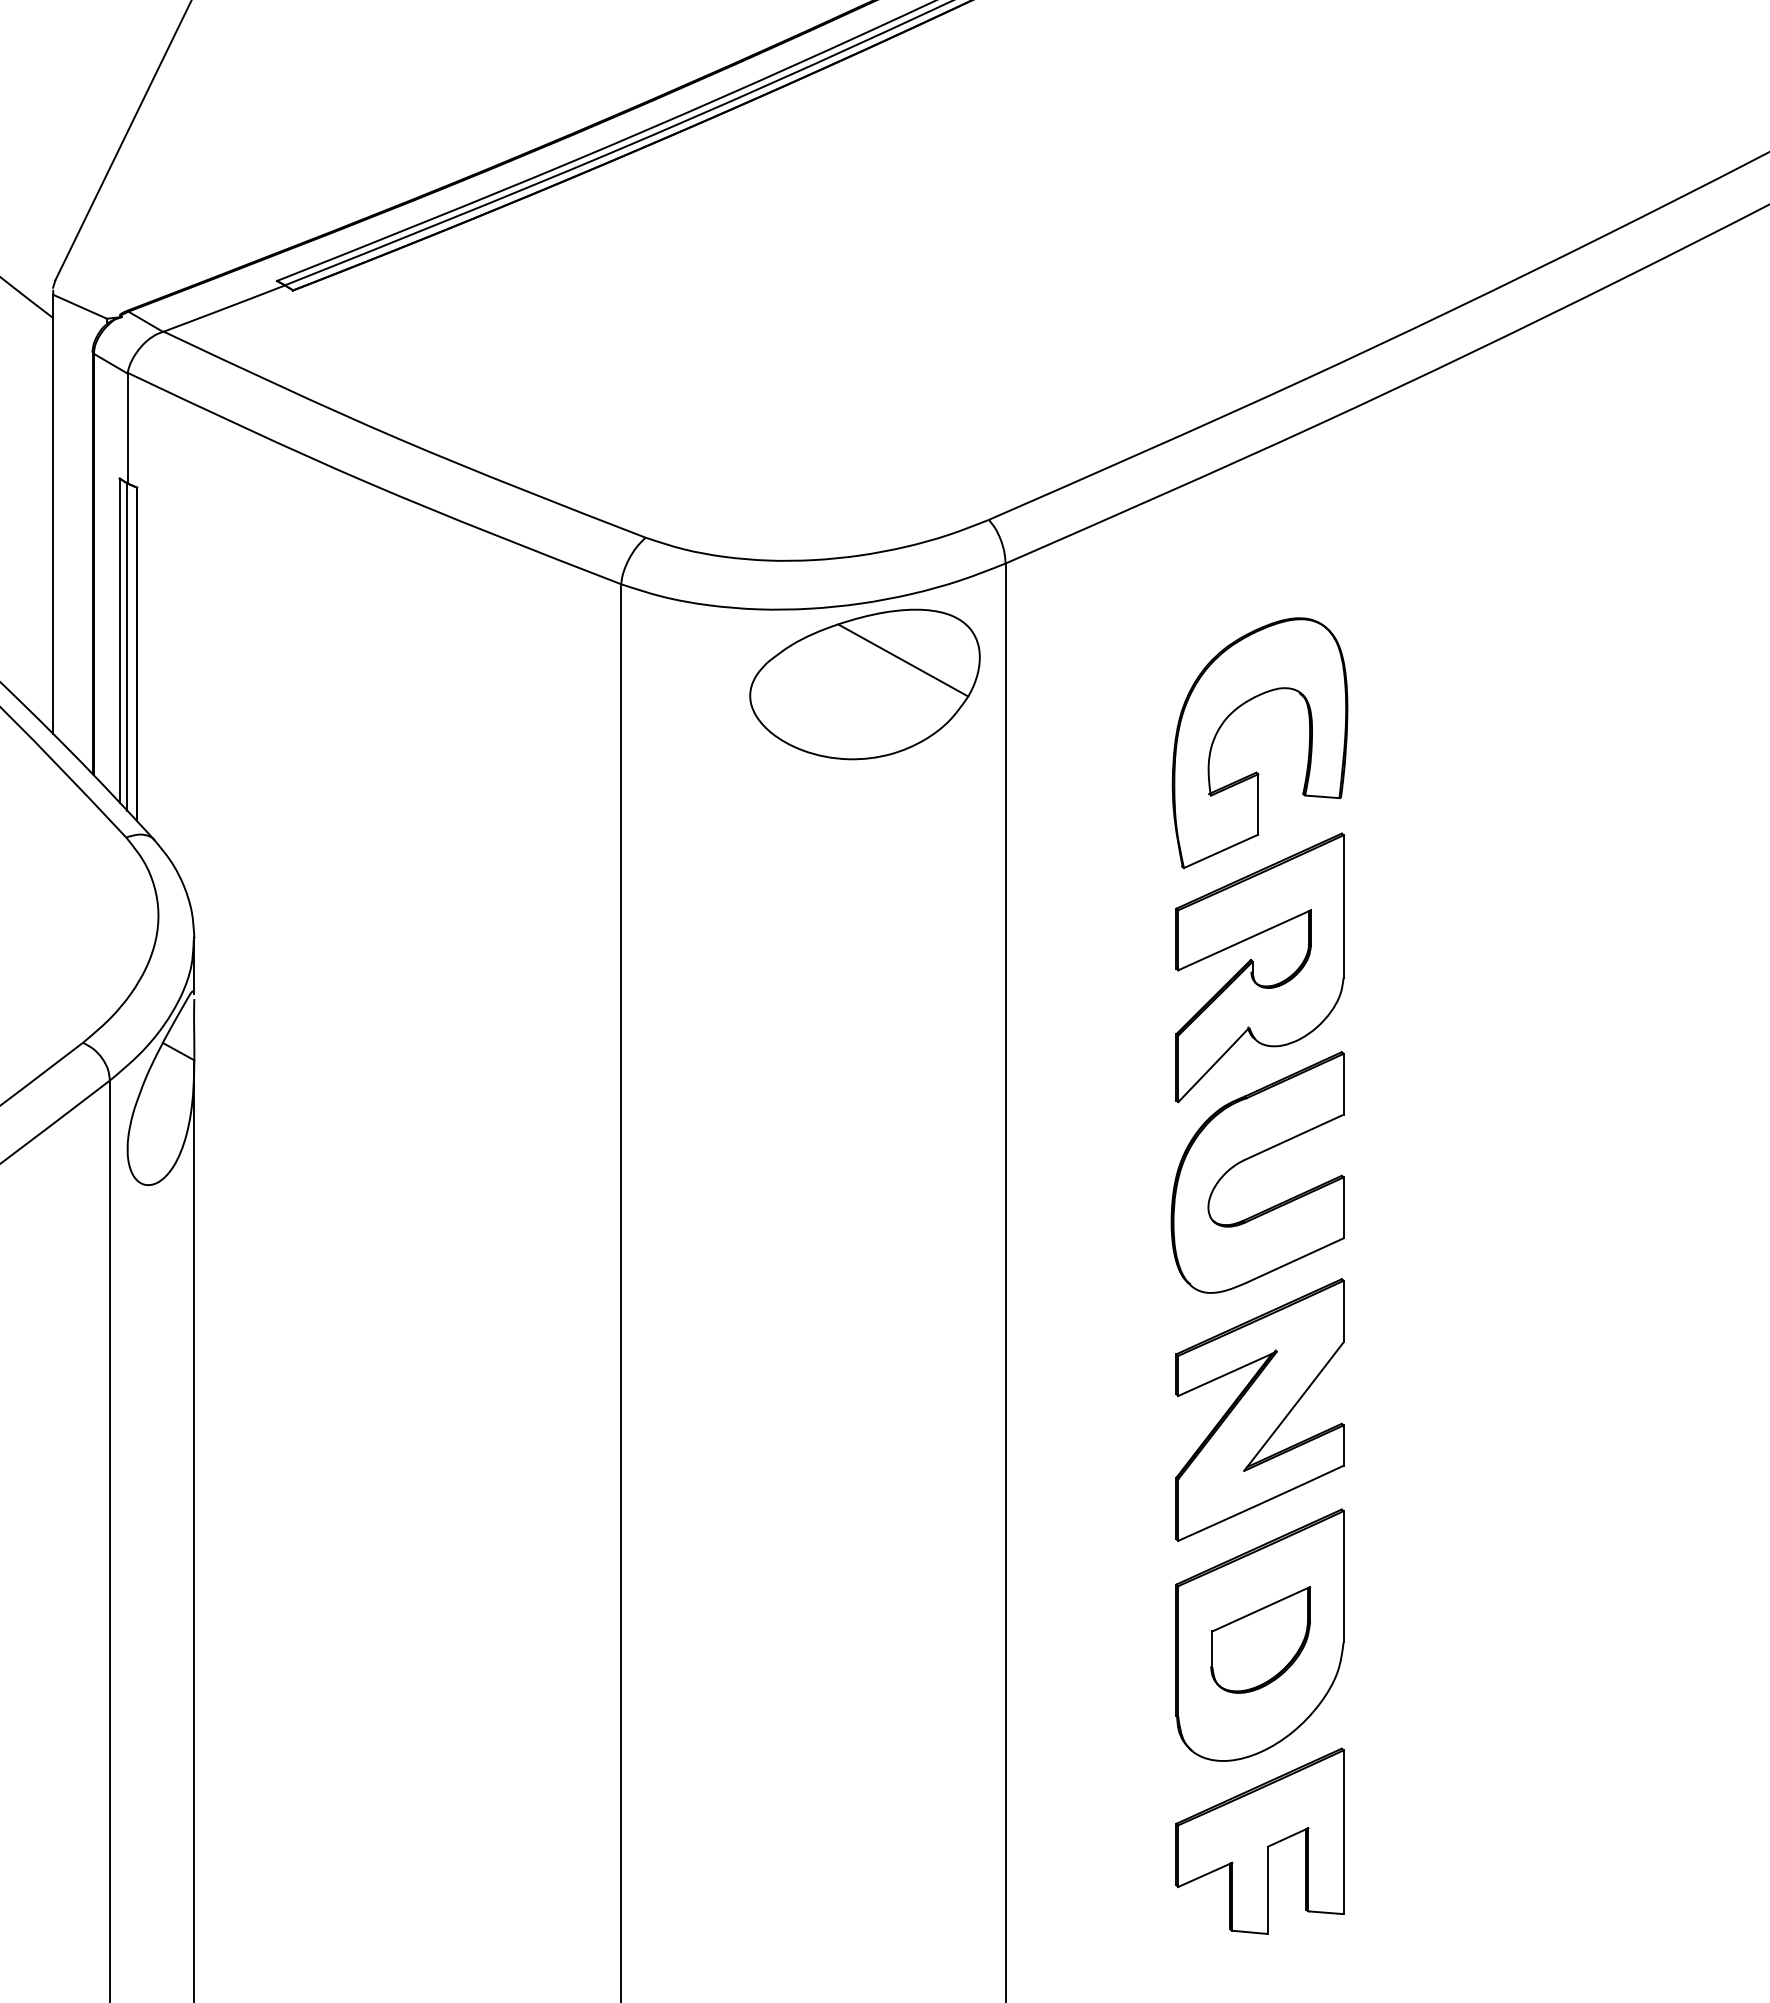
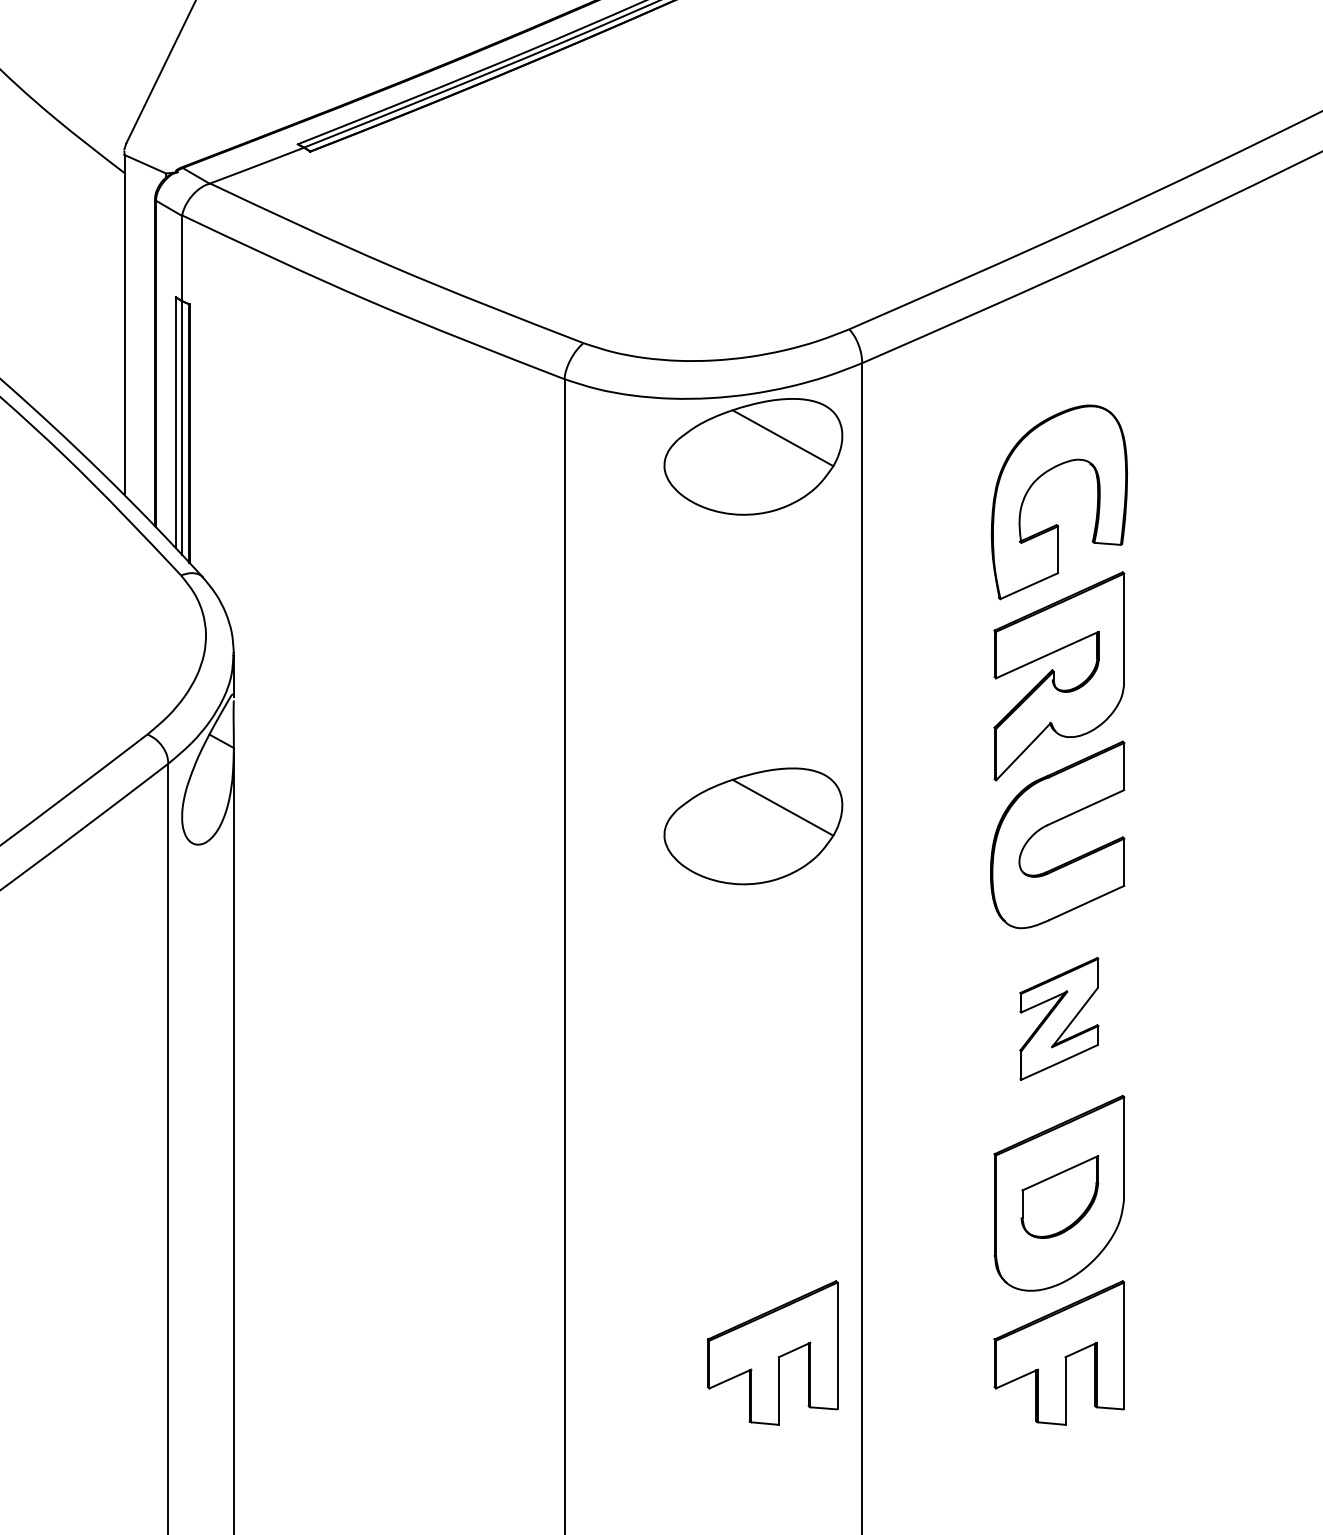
part: (864, 1161) -> (752, 826), added
part: (1259, 1409) -> (1058, 1018), size x0.6
part: (889, 1840) -> (772, 1352), added

